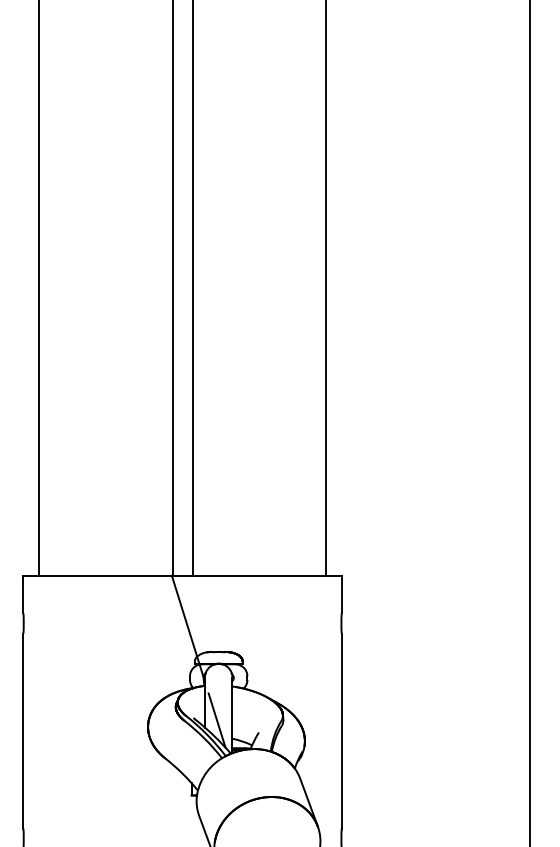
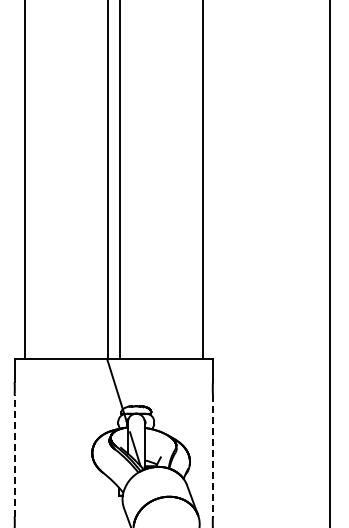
line: (23, 730) -> (14, 455), solid -> dashed
line: (340, 730) -> (212, 455), solid -> dashed

